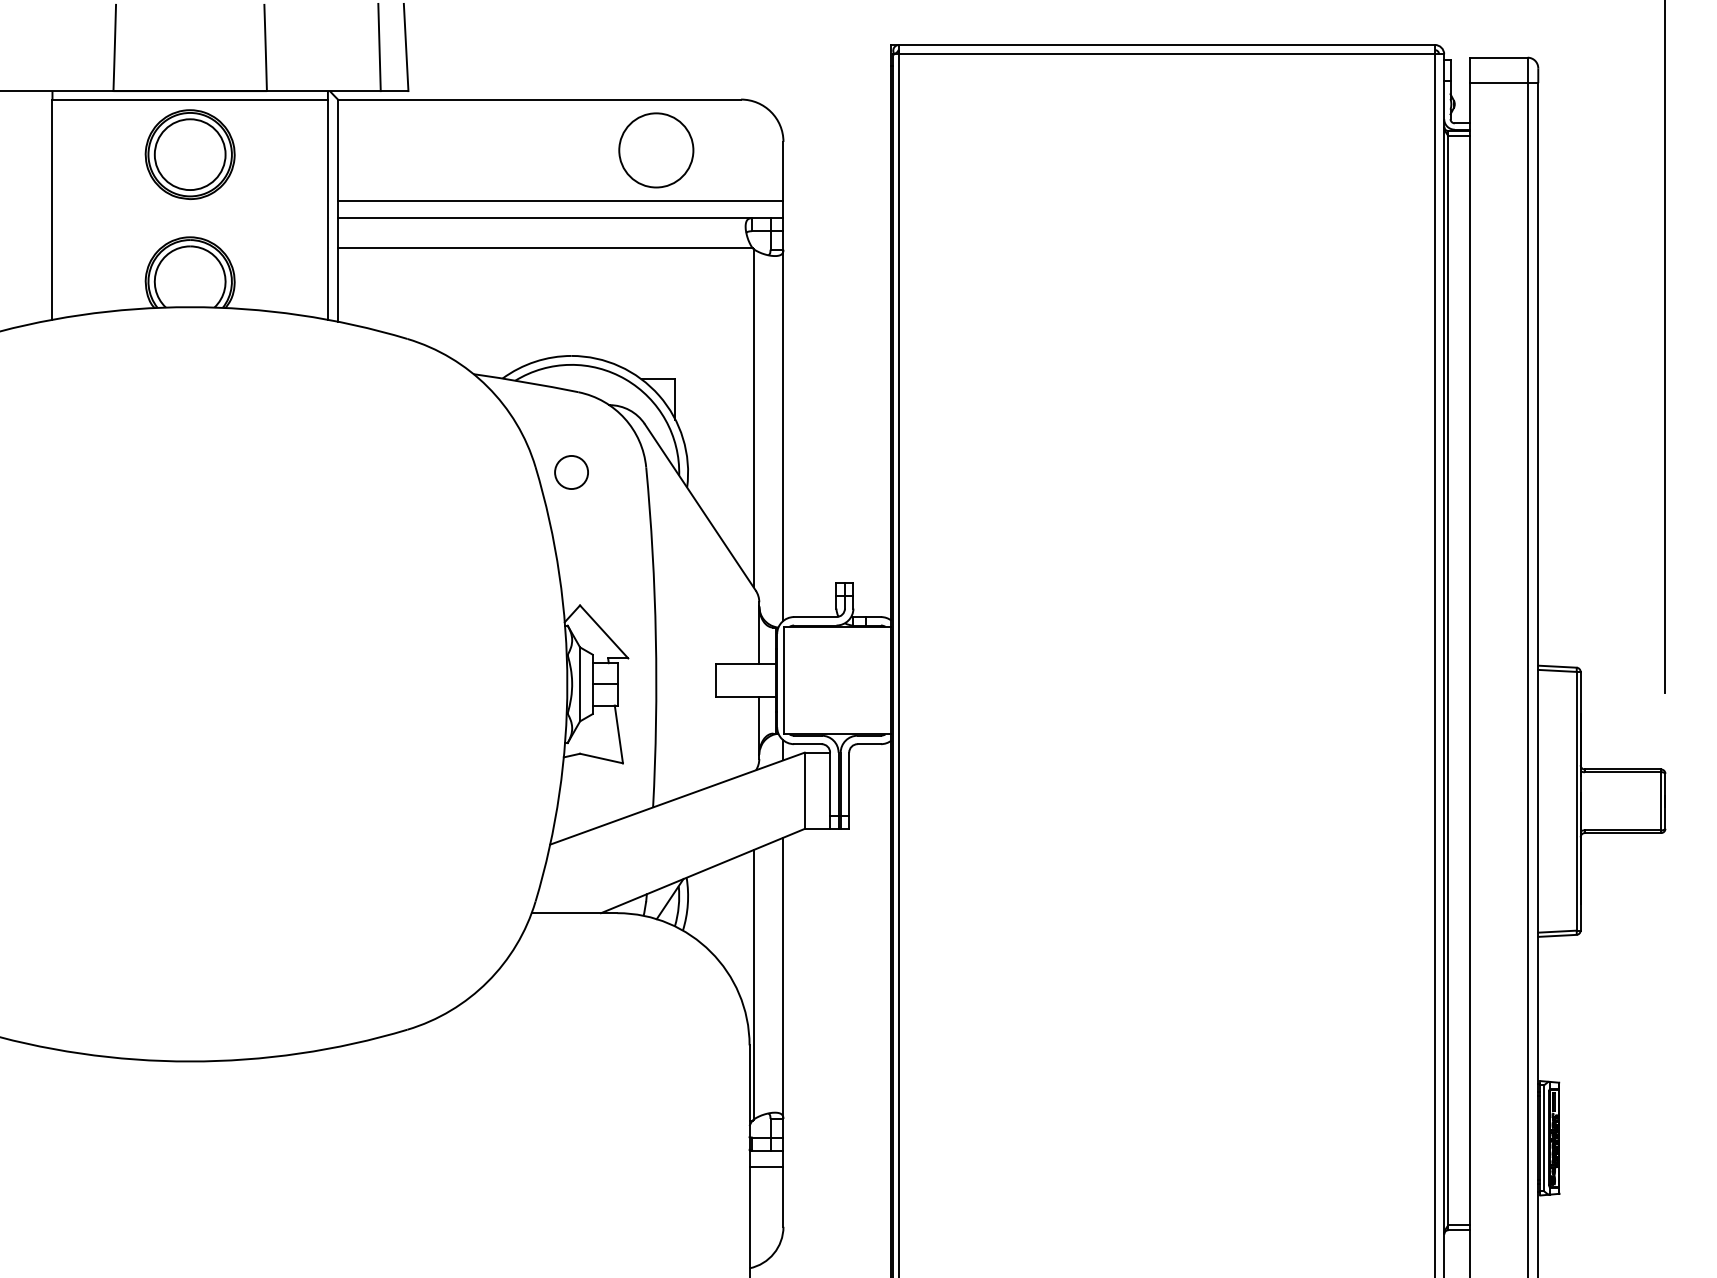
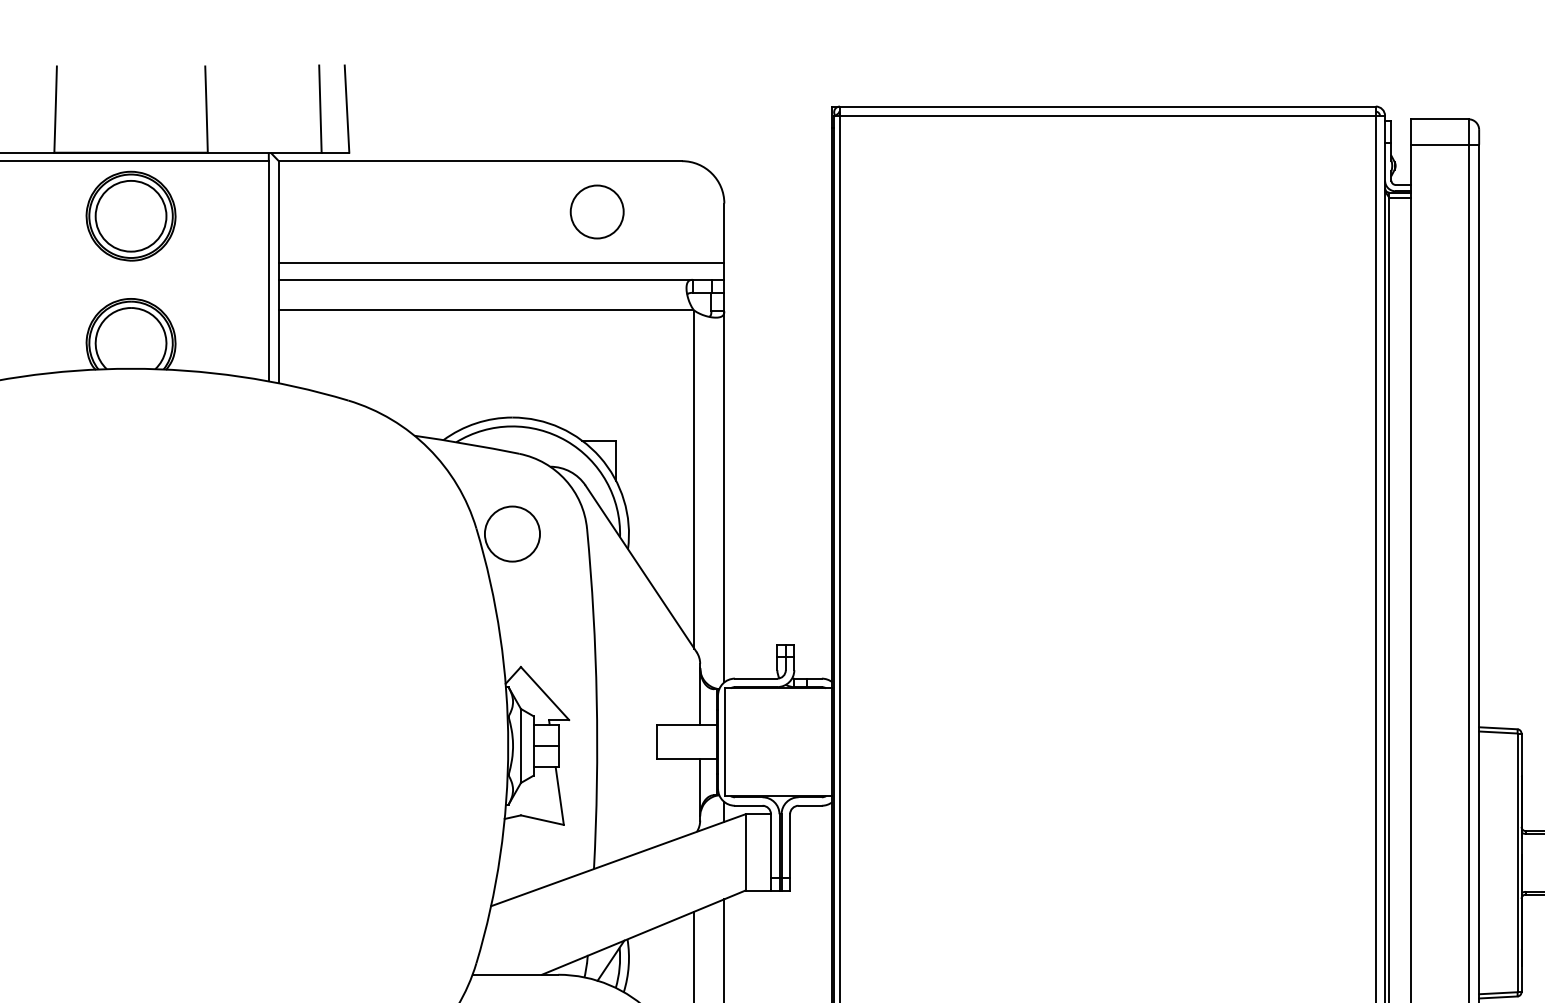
circle: (655, 149) -> (596, 211), size x0.71
circle: (571, 472) -> (512, 534), size x1.67

